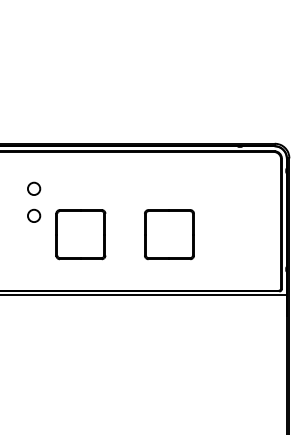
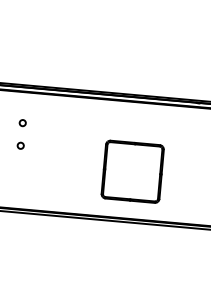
circle: (34, 188) -> (22, 122), size x0.6
circle: (34, 215) -> (20, 145), size x0.6
part: (80, 234) -> (58, 164), removed
part: (169, 234) -> (132, 171), size x1.4

